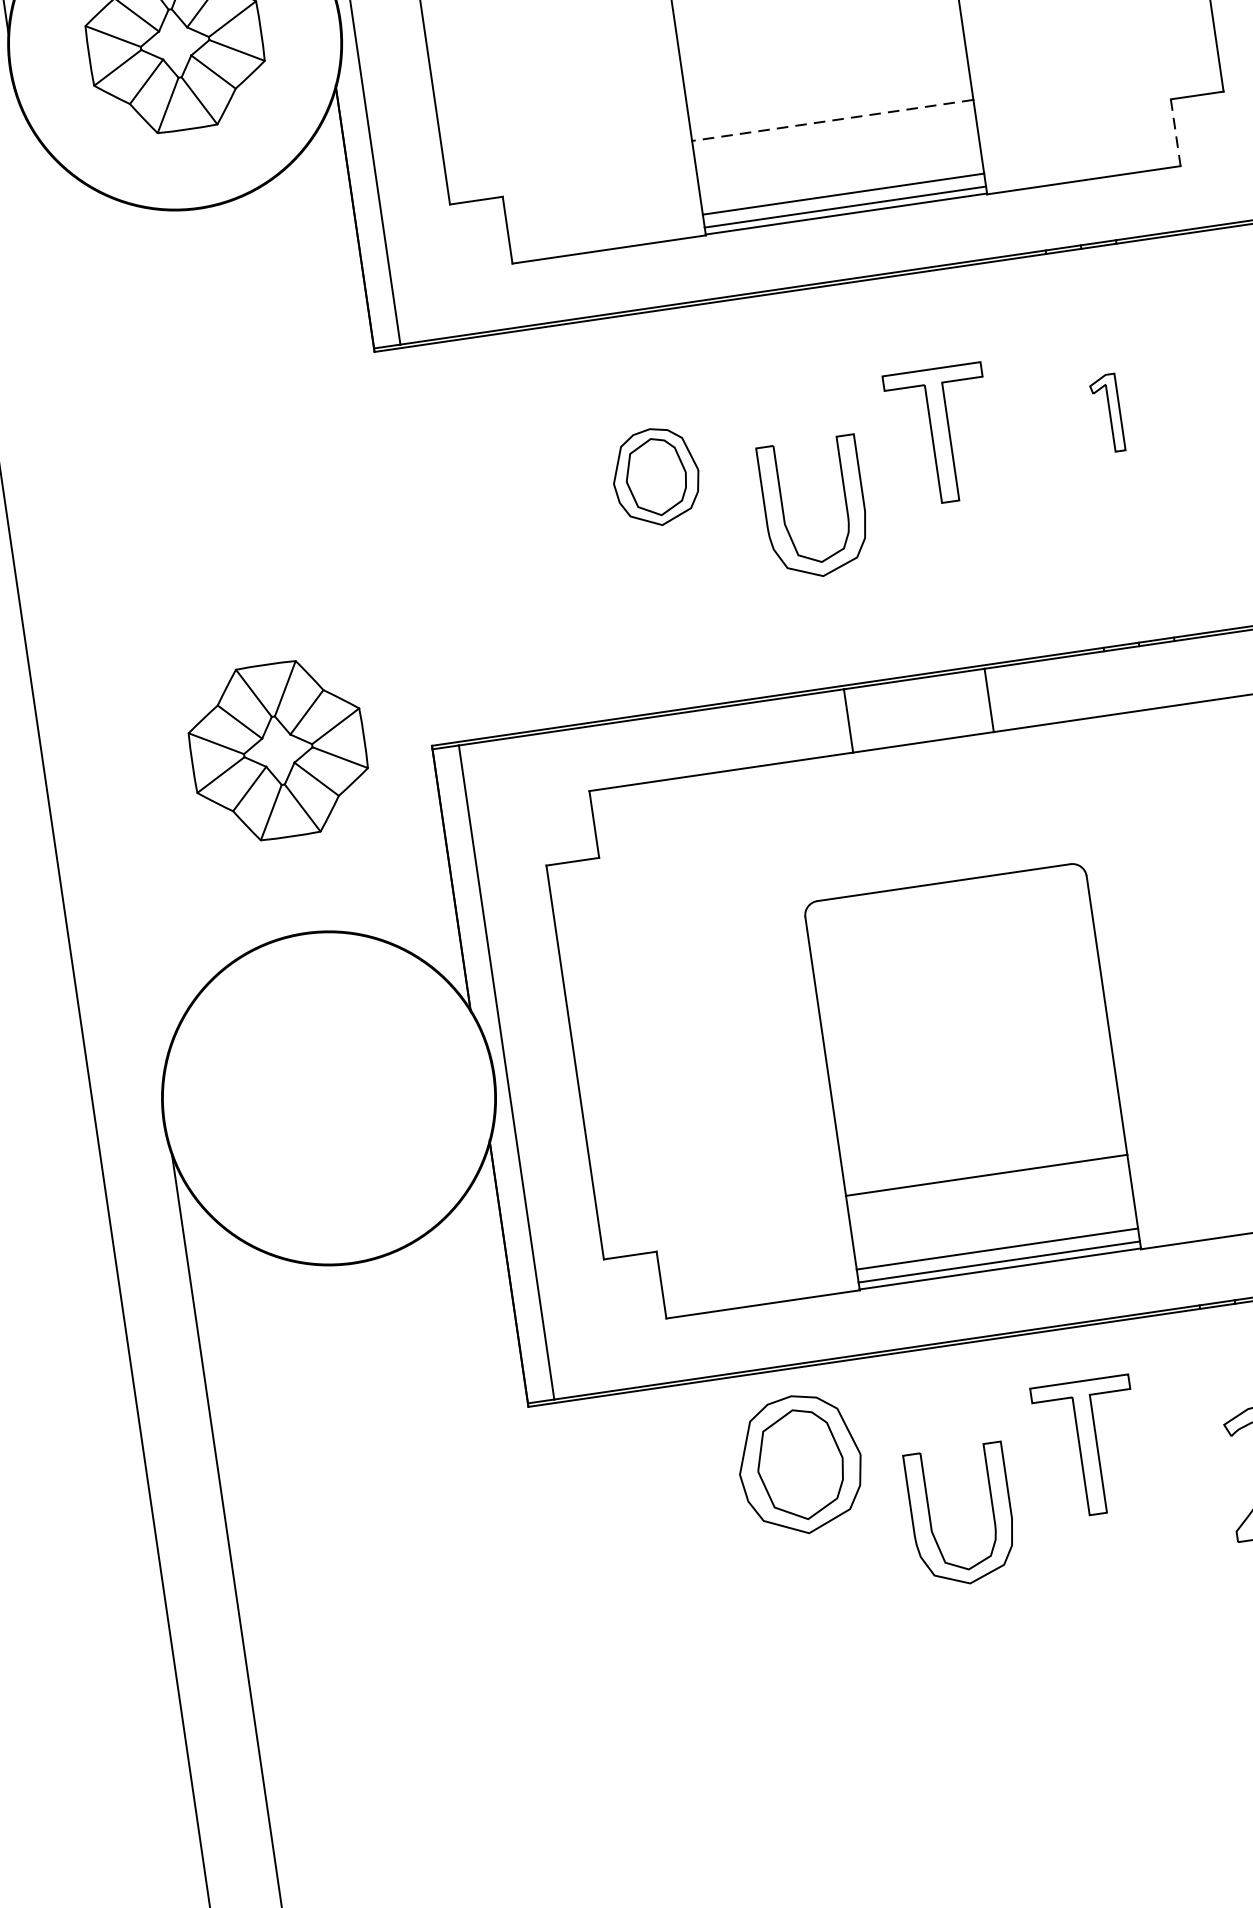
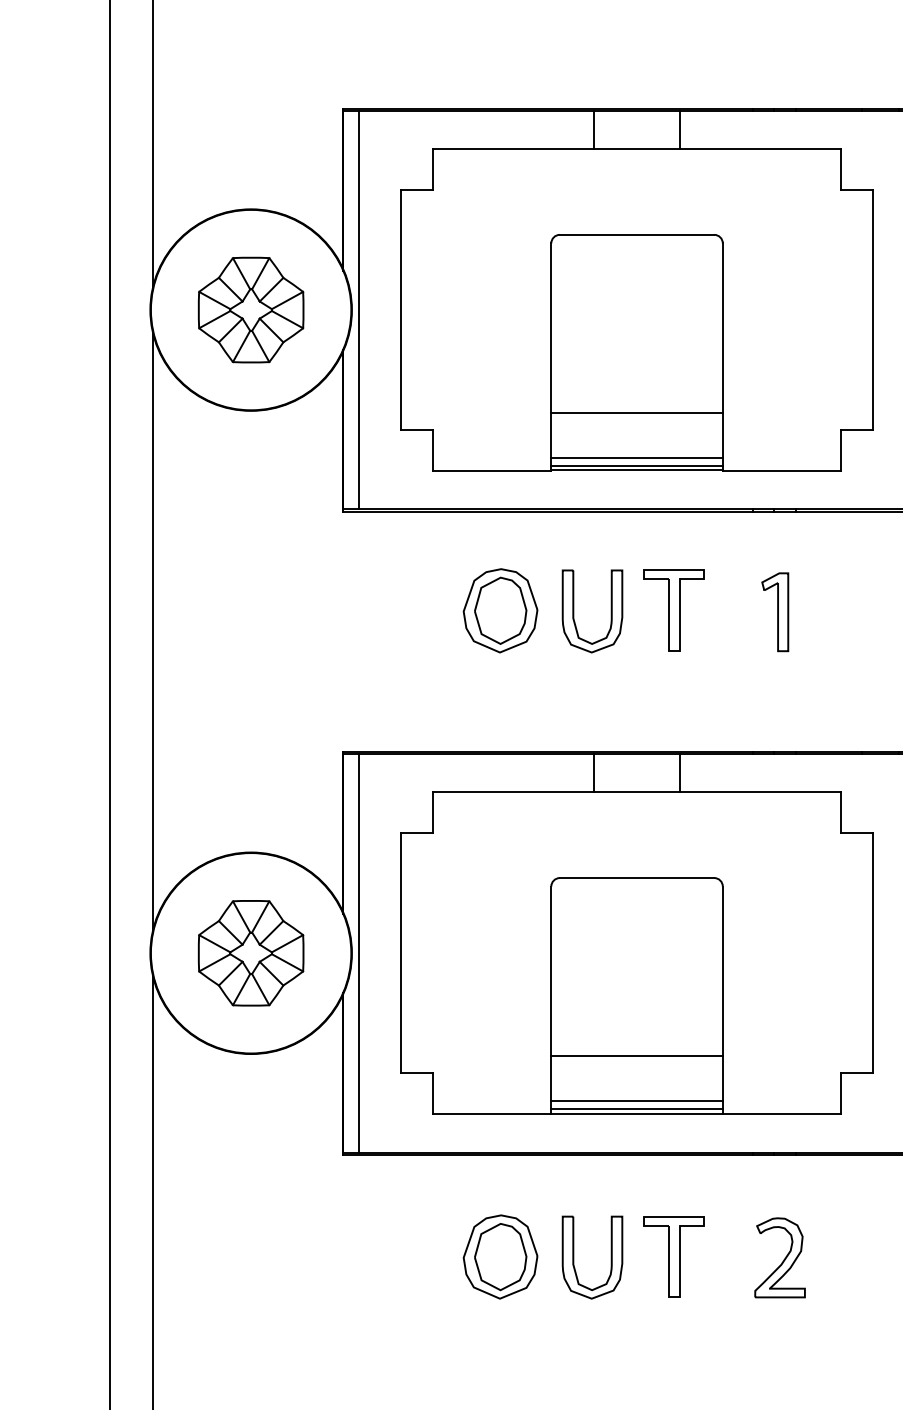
line: (833, 120) -> (637, 413), dashed -> solid
line: (1175, 134) -> (840, 451), dashed -> solid
part: (1107, 414) -> (775, 612), size x1.67
part: (655, 476) -> (500, 610), size x1.43
part: (785, 512) -> (574, 611), moved
line: (90, 594) -> (152, 631), added
part: (277, 751) -> (250, 953), moved
part: (1087, 1447) -> (673, 1256), moved
part: (800, 1463) -> (500, 1256), moved

